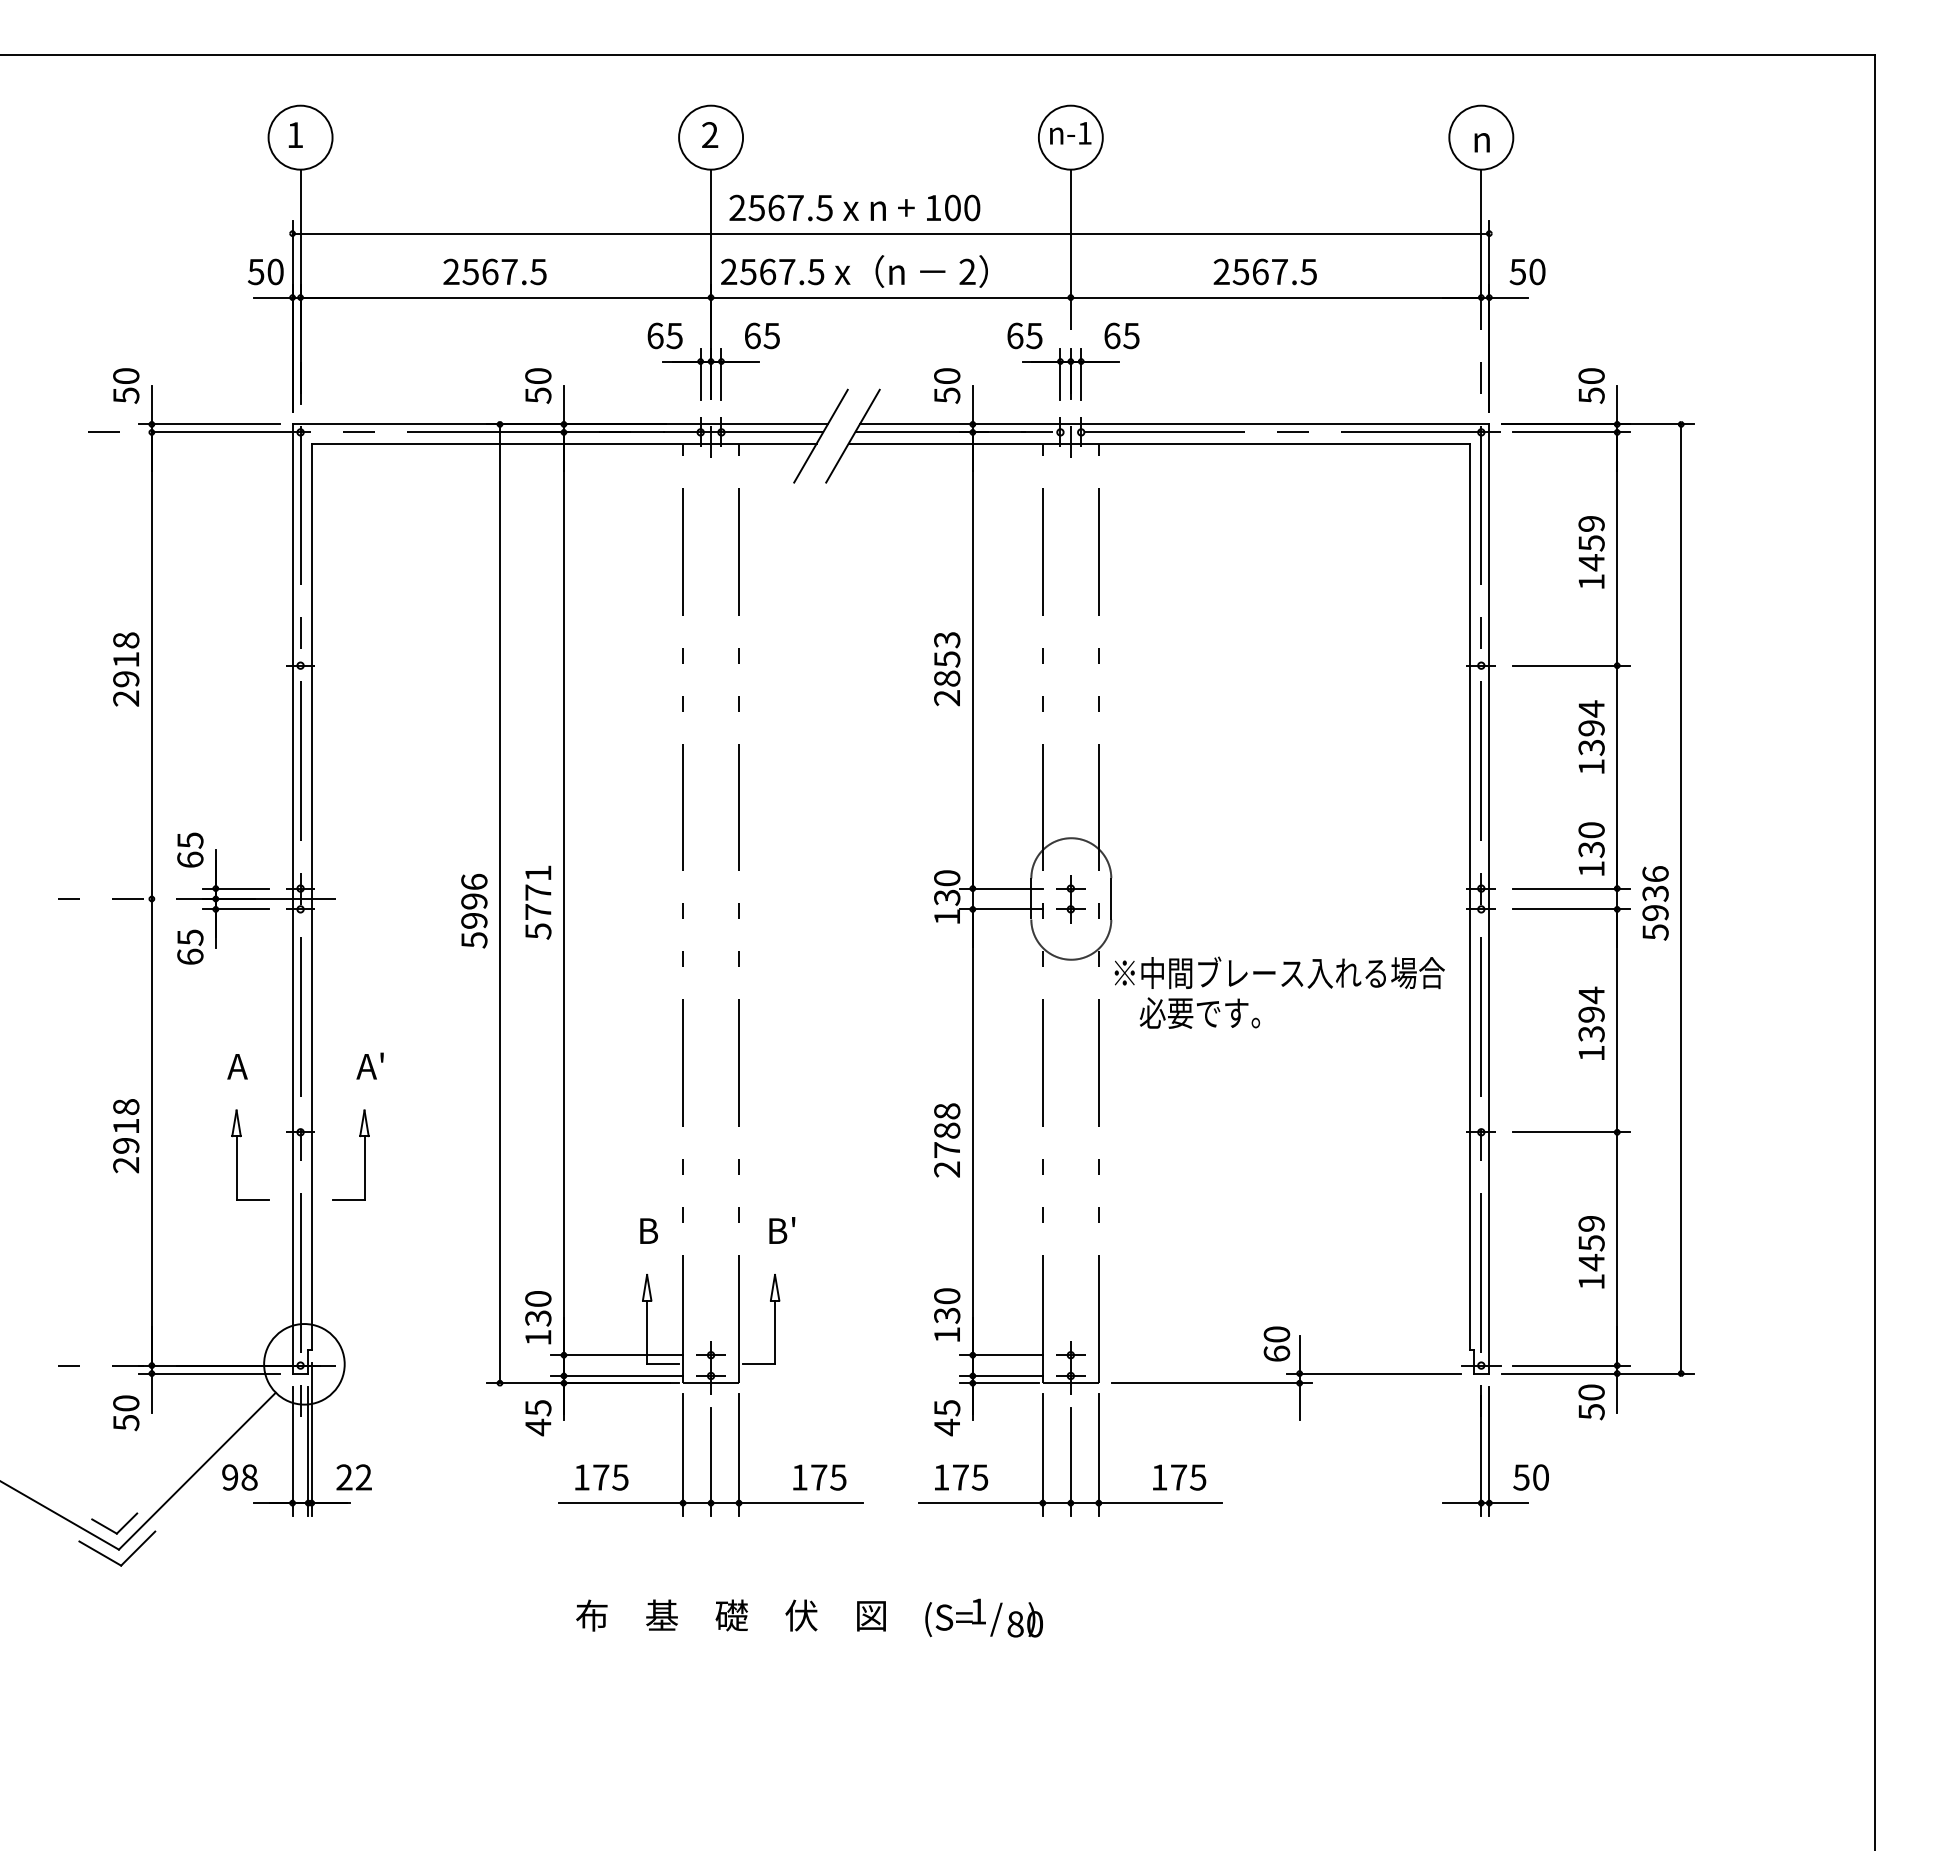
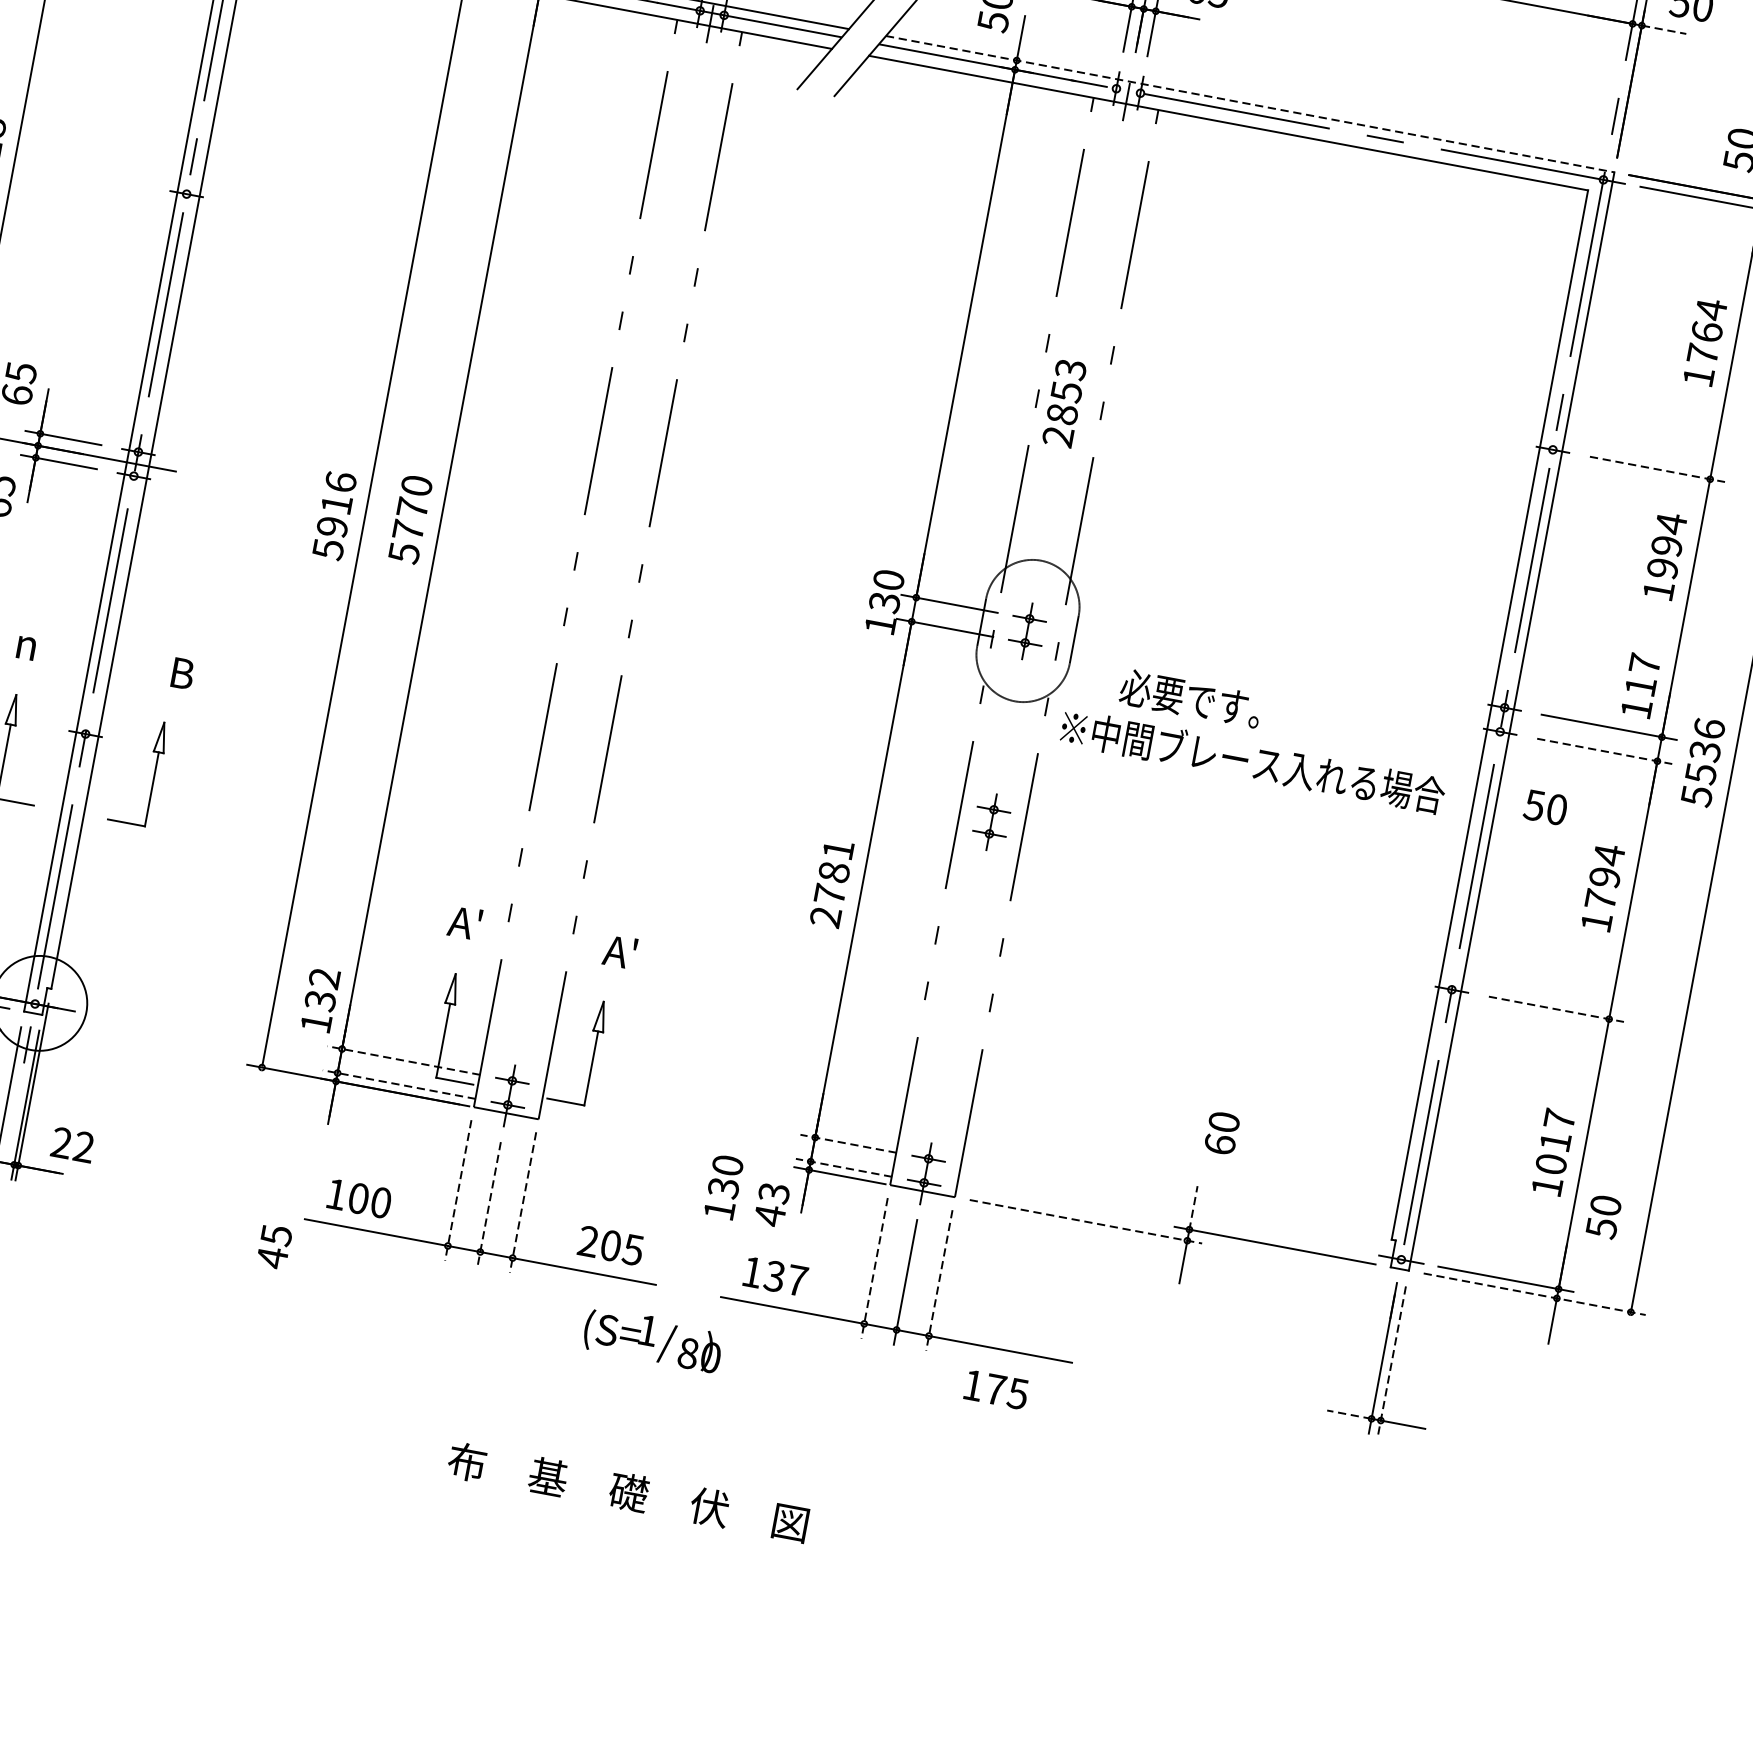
line: (1508, 297) -> (1664, 29), solid -> dashed
line: (1174, 424) -> (1250, 104), solid -> dashed
text: (1591, 543) -> (1706, 332), 1459 -> 1764
line: (1572, 665) -> (1658, 469), solid -> dashed
text: (947, 669) -> (1064, 403), moved
text: (1591, 747) -> (1662, 568), 1394 -> 1994
text: (1591, 840) -> (1642, 675), 130 -> 117
text: (538, 873) -> (416, 486), 5771 -> 5770
text: (474, 901) -> (336, 504), 5996 -> 5916
line: (1572, 909) -> (1605, 751), solid -> dashed
text: (1655, 913) -> (1700, 774), 5936 -> 5536
text: (1199, 1012) -> (1190, 697), moved
text: (1591, 1034) -> (1600, 900), 1394 -> 1794
part: (1070, 1064) -> (991, 822), added
text: (369, 1065) -> (179, 671), A' -> B
text: (237, 1066) -> (26, 644), A -> n
text: (947, 1111) -> (838, 850), 2788 -> 2781
line: (1572, 1132) -> (1557, 1009), solid -> dashed
text: (646, 1230) -> (464, 922), B -> A'
text: (781, 1230) -> (620, 951), B' -> A'
text: (1591, 1243) -> (1555, 1142), 1459 -> 1017
text: (538, 1298) -> (324, 977), 130 -> 132
text: (947, 1314) -> (724, 1186), moved
text: (1276, 1343) -> (1221, 1132), moved
line: (1299, 1354) -> (1193, 1207), solid -> dashed
line: (616, 1355) -> (402, 1060), solid -> dashed
line: (1001, 1355) -> (848, 1144), solid -> dashed
line: (1598, 1373) -> (1535, 1294), solid -> dashed
line: (616, 1375) -> (398, 1083), solid -> dashed
line: (1001, 1375) -> (844, 1167), solid -> dashed
line: (1212, 1383) -> (1086, 1222), solid -> dashed
text: (1591, 1402) -> (1603, 1217), moved
text: (946, 1408) -> (773, 1193), 45 -> 43
text: (538, 1418) -> (274, 1247), moved
line: (1489, 1452) -> (1392, 1362), solid -> dashed
line: (683, 1455) -> (458, 1190), solid -> dashed
line: (739, 1455) -> (523, 1203), solid -> dashed
line: (1042, 1455) -> (874, 1268), solid -> dashed
line: (1098, 1455) -> (938, 1280), solid -> dashed
line: (711, 1462) -> (489, 1205), solid -> dashed
text: (610, 1477) -> (369, 1200), 175 -> 100
text: (809, 1477) -> (599, 1243), 175 -> 205
text: (970, 1477) -> (786, 1278), 175 -> 137
text: (1179, 1477) -> (996, 1389), moved
text: (1530, 1477) -> (1544, 807), moved
line: (1461, 1503) -> (1348, 1414), solid -> dashed
text: (730, 1615) -> (627, 1492), moved
text: (983, 1617) -> (652, 1338), moved

